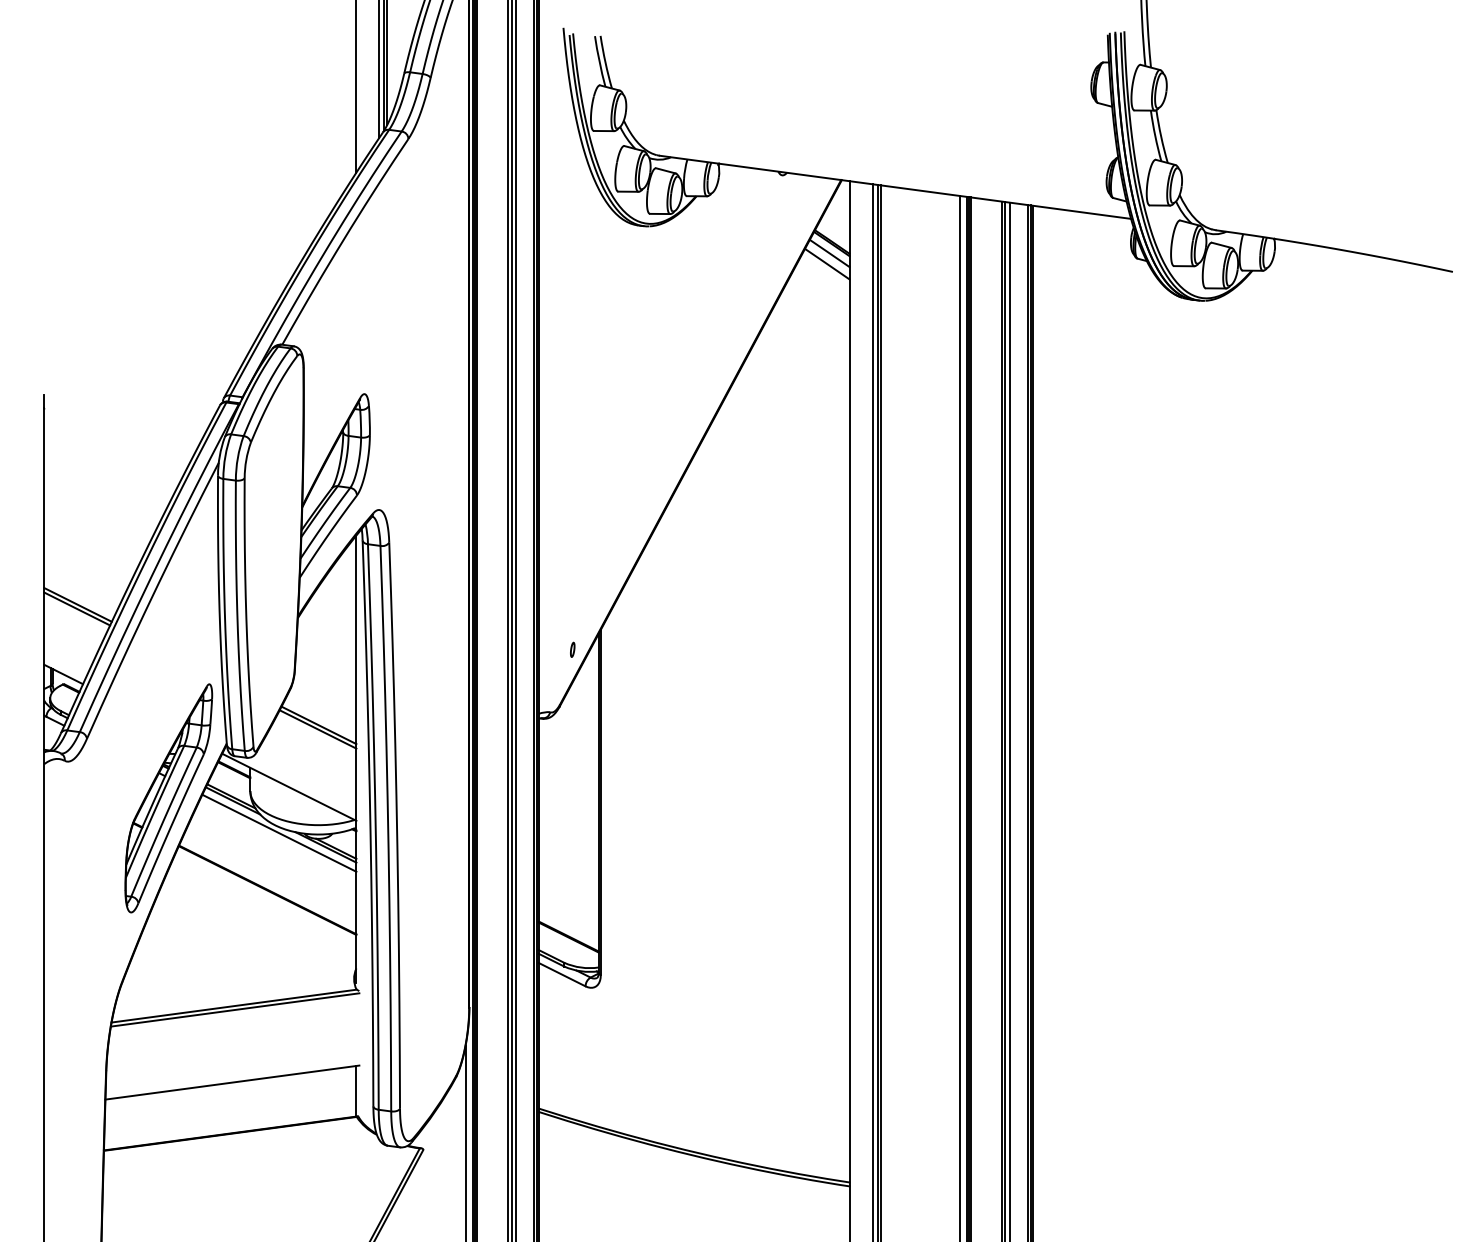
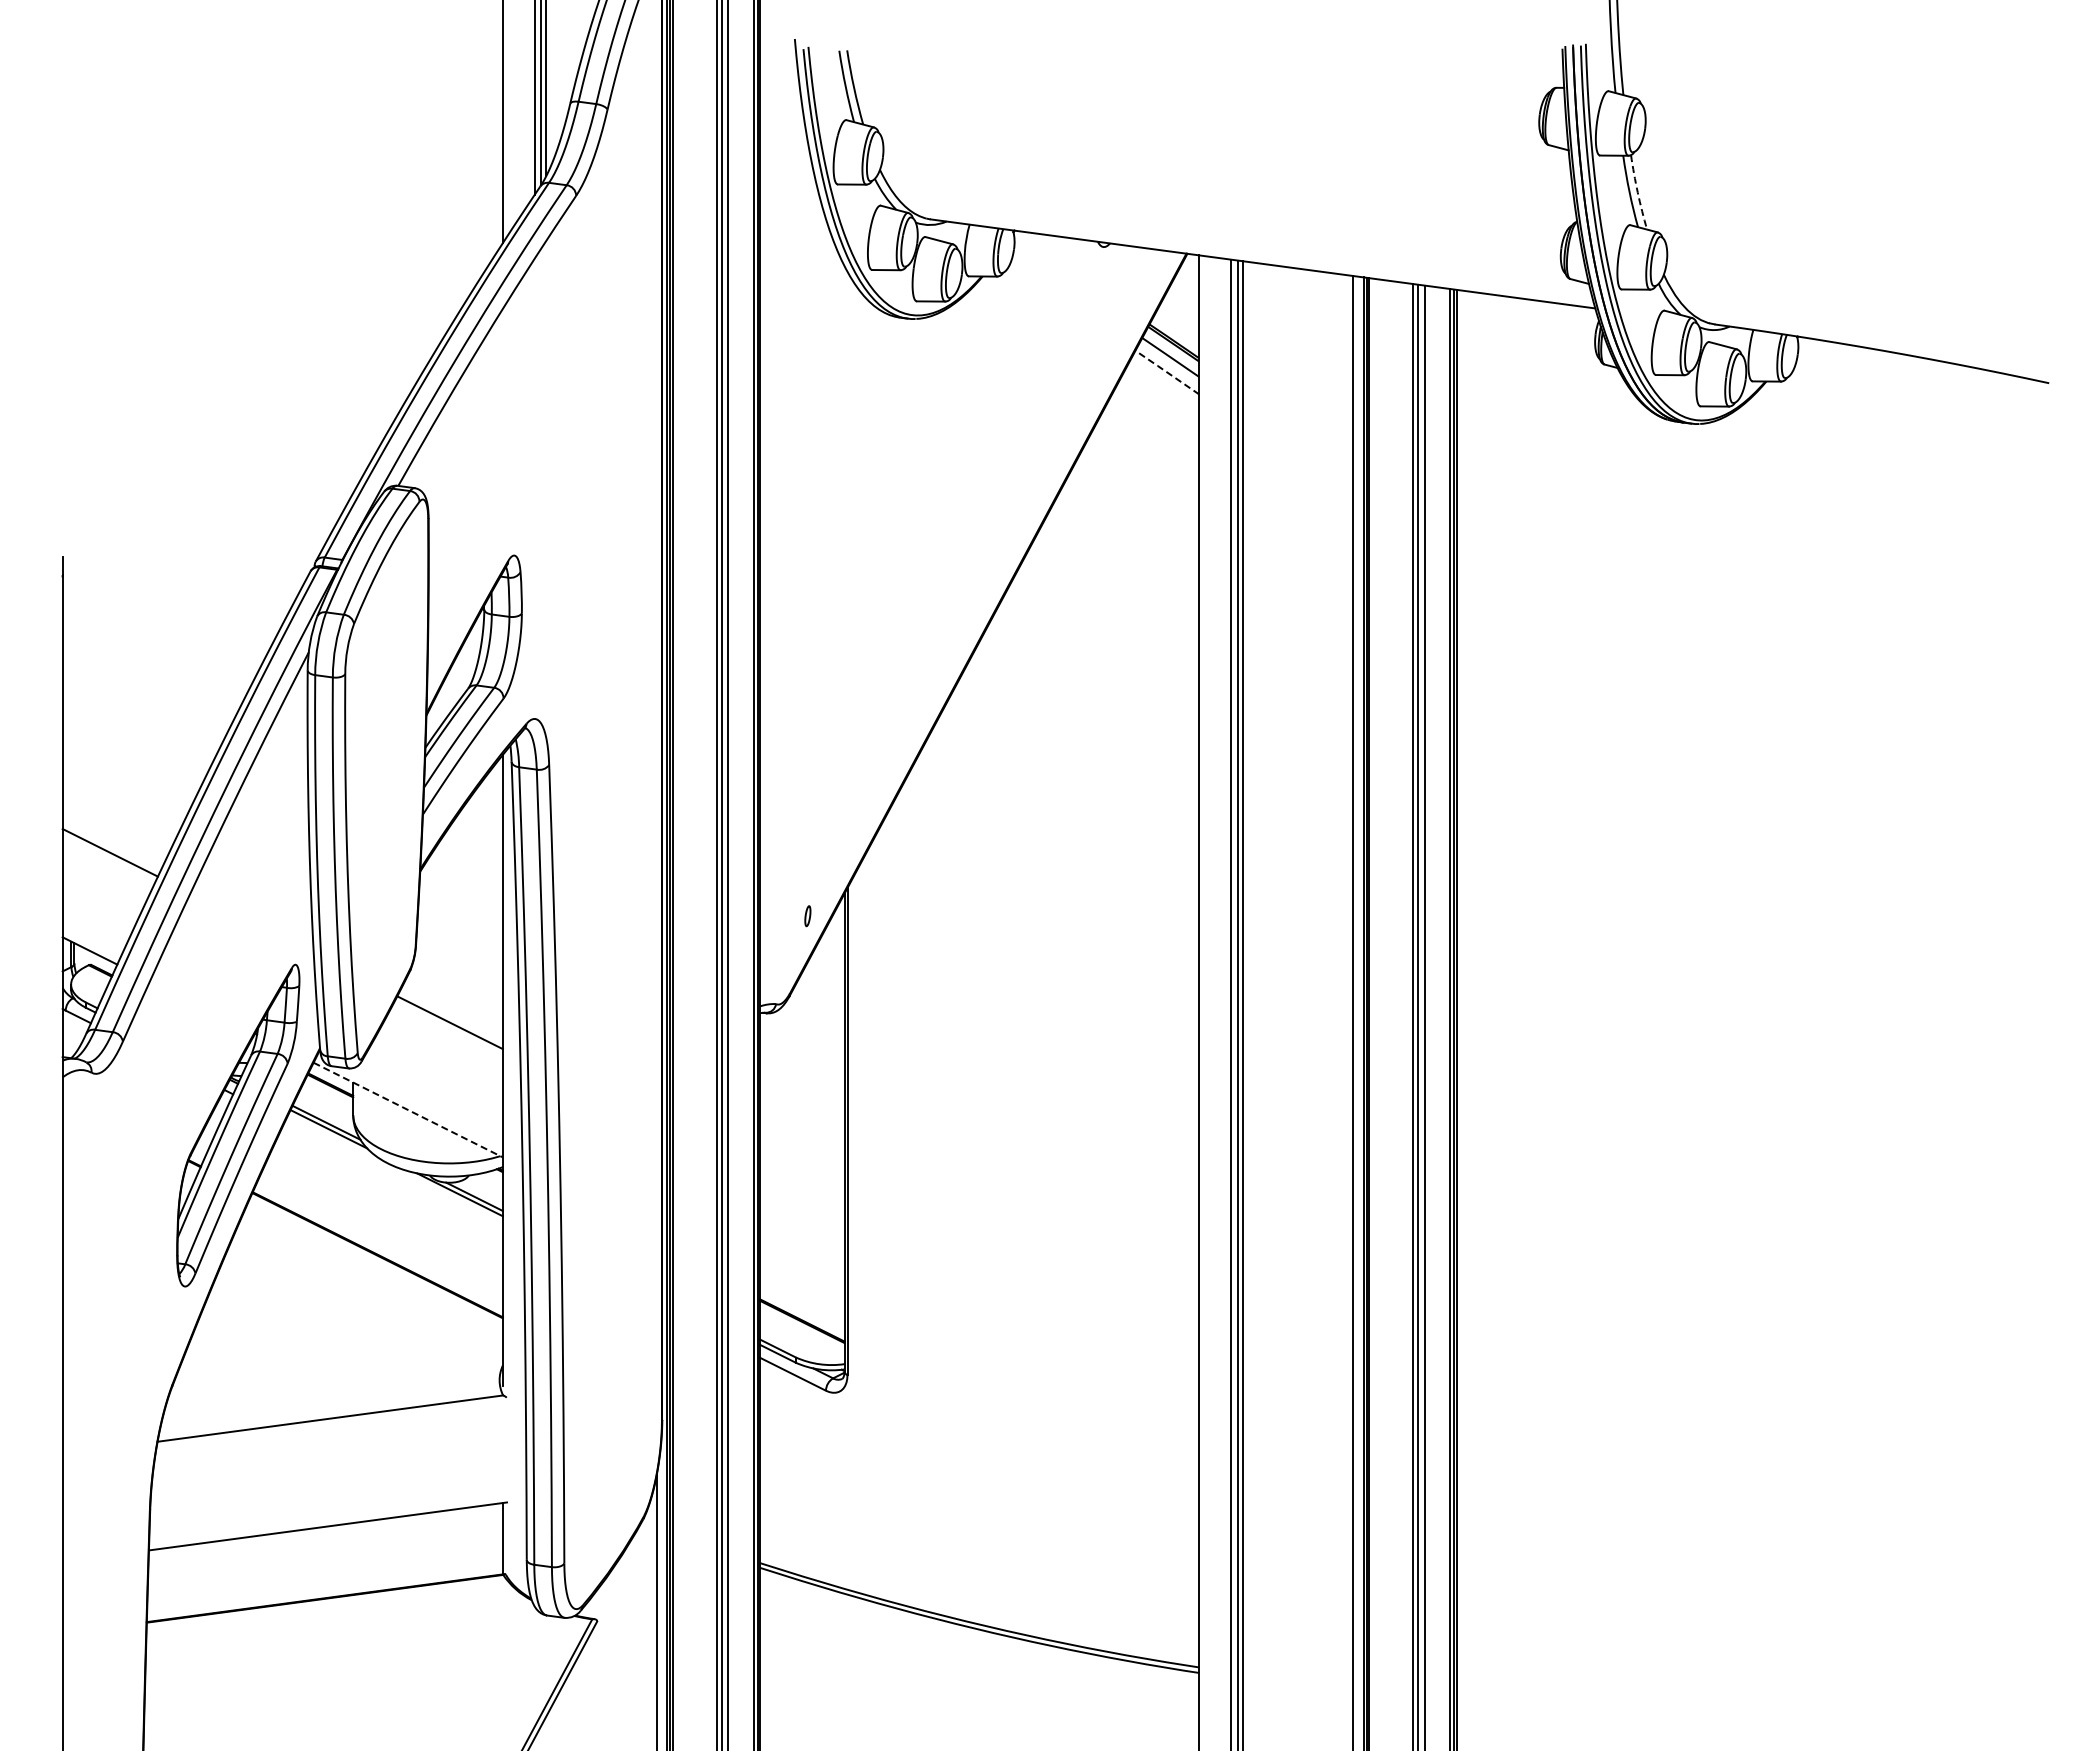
arc: (1160, 136) -> (1637, 192), solid -> dashed
line: (827, 264) -> (1166, 372), solid -> dashed
line: (76, 608) -> (108, 858), removed
line: (317, 729) -> (448, 1028), removed
line: (289, 787) -> (408, 1110), solid -> dashed
line: (278, 833) -> (393, 1174), removed
line: (234, 1009) -> (331, 1423), removed

